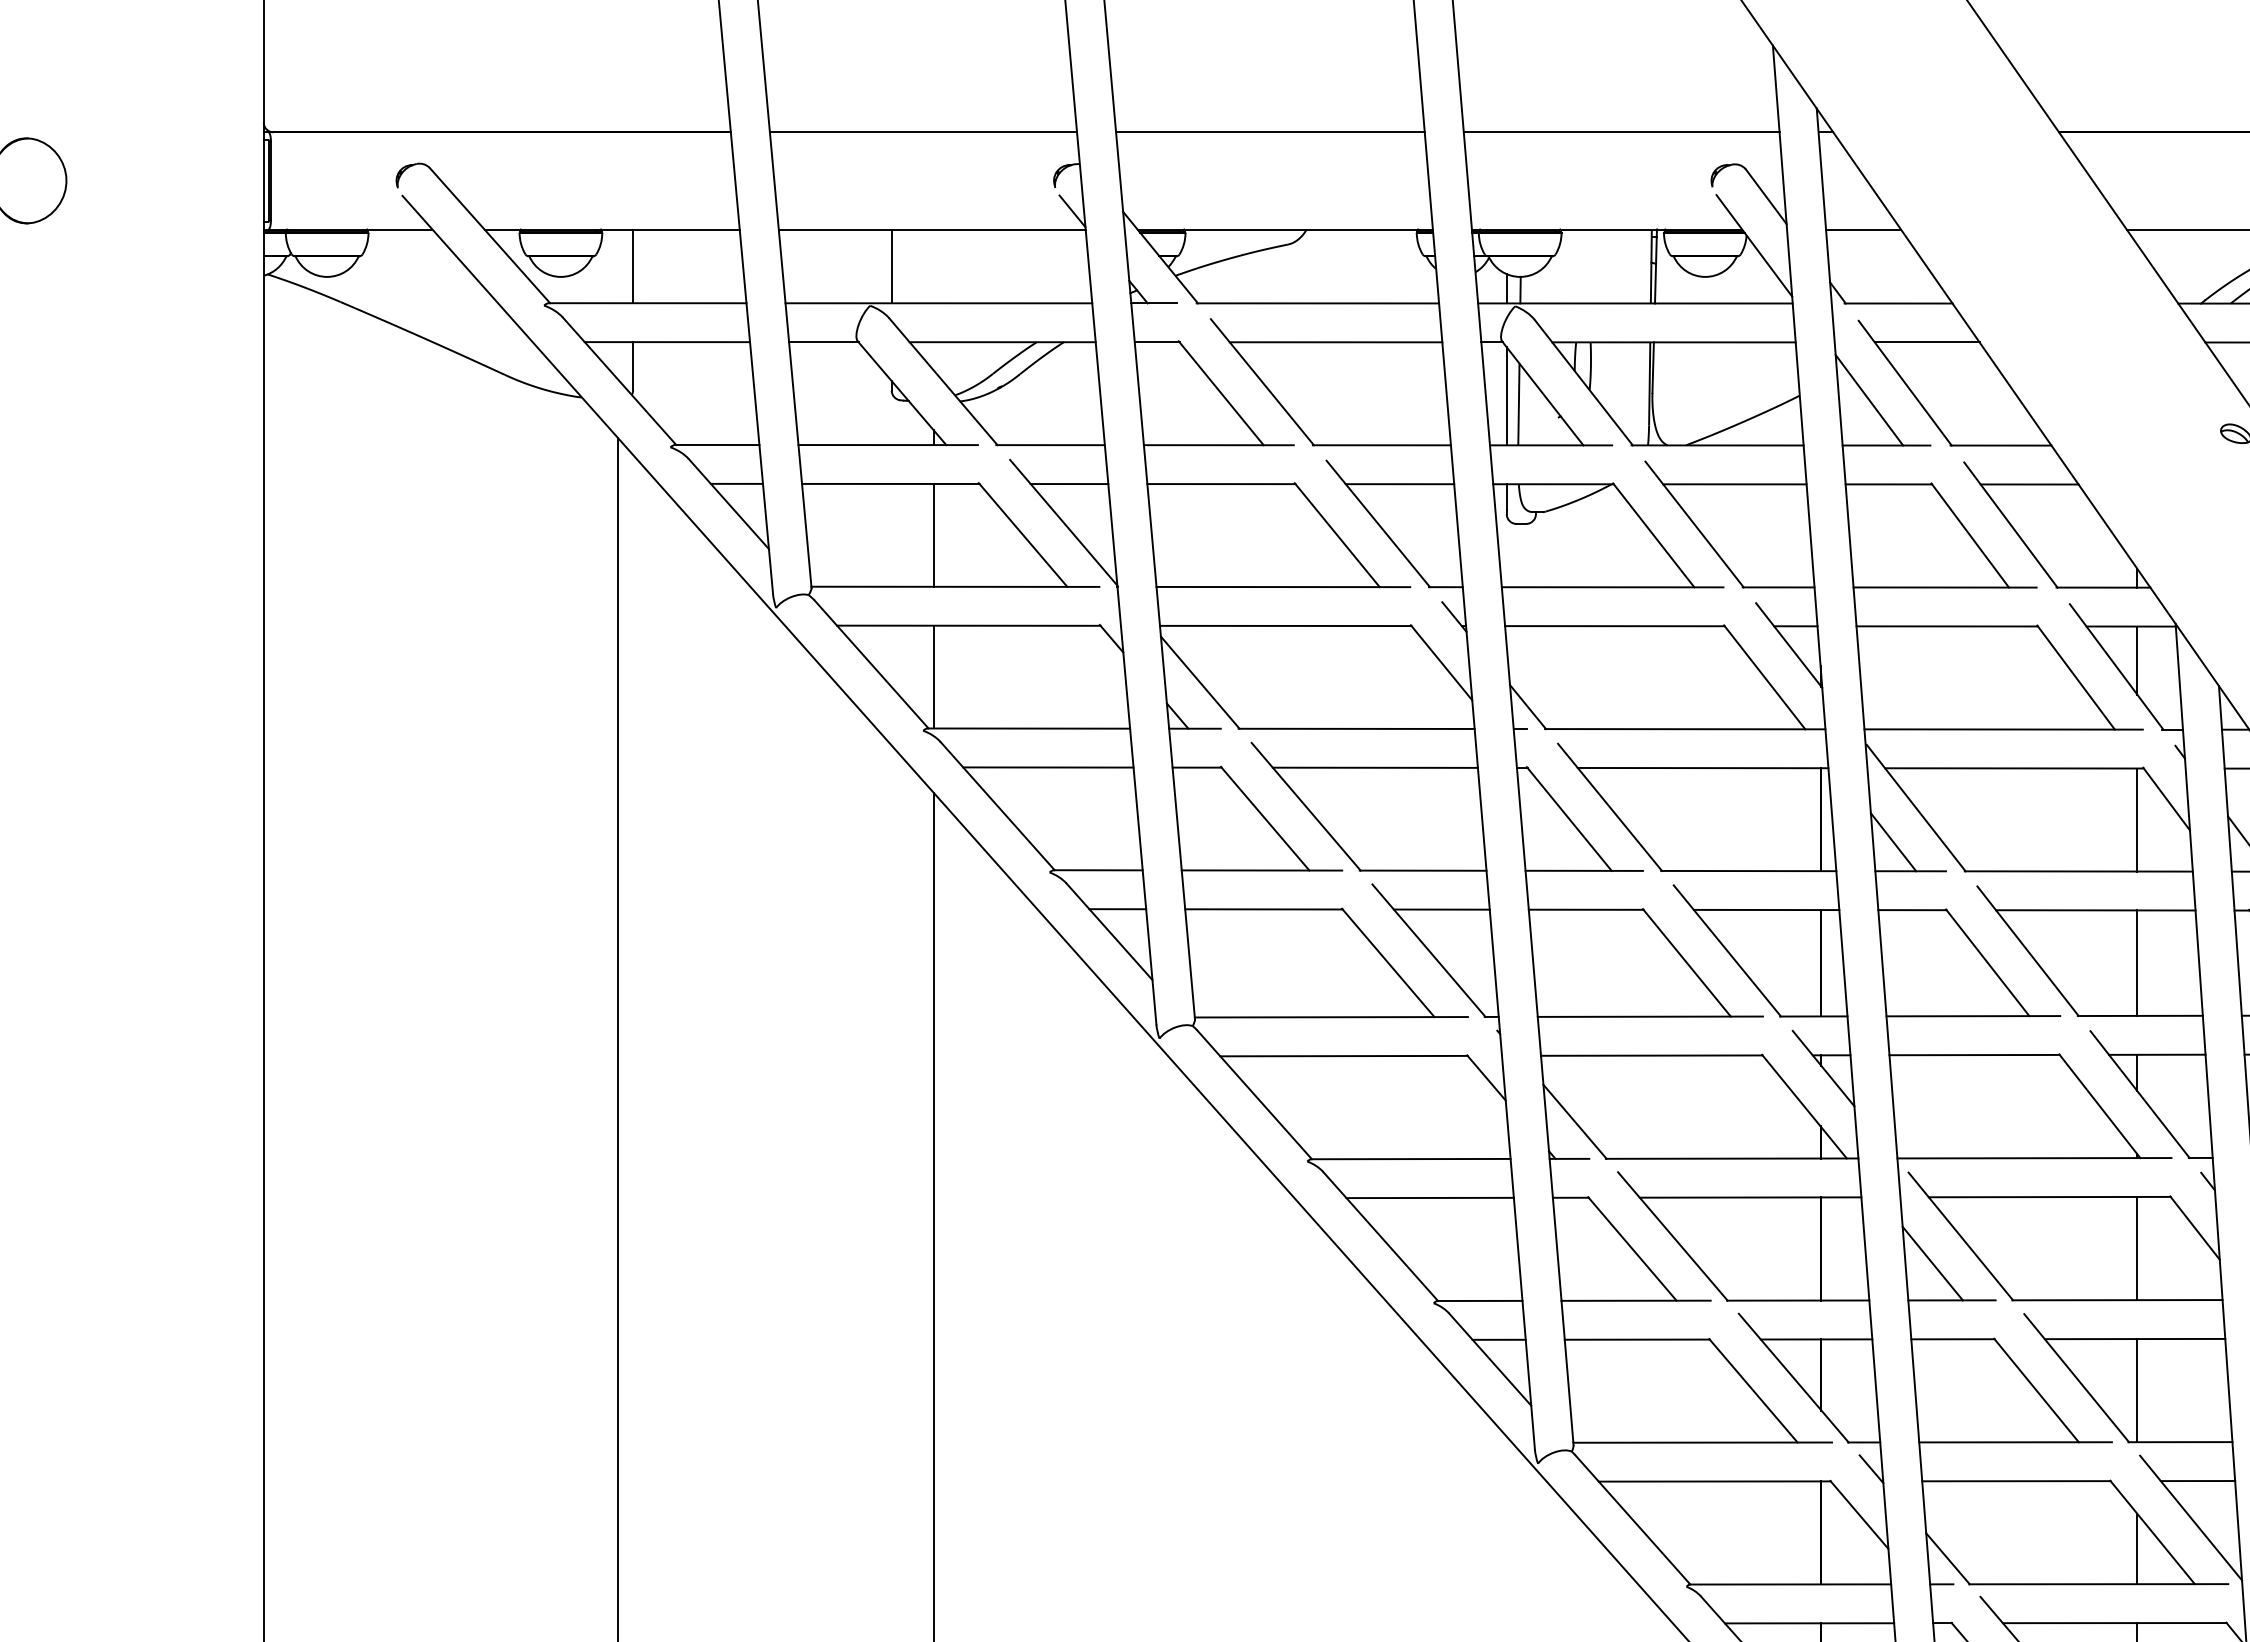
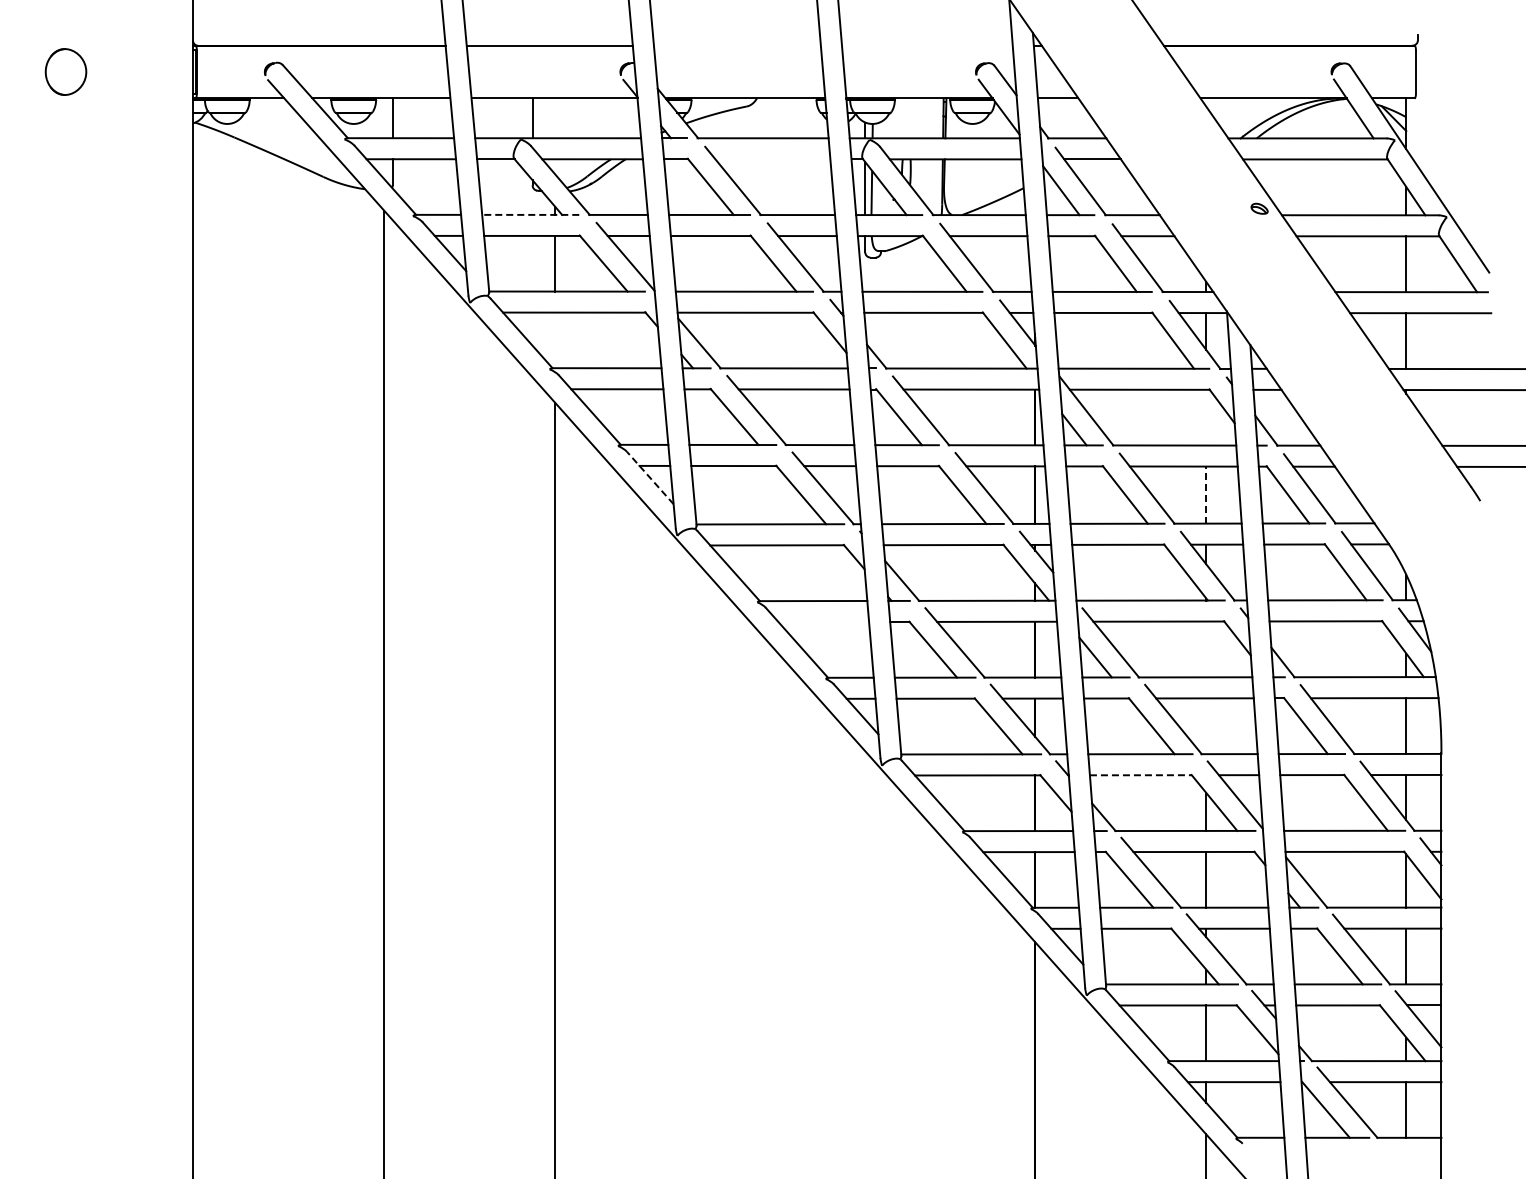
line: (1268, 131) -> (736, 45), removed
line: (1621, 131) -> (927, 45), removed
line: (1335, 342) -> (772, 159), removed
line: (887, 444) -> (530, 214), solid -> dashed
line: (934, 677) -> (555, 340), removed
line: (2137, 819) -> (1206, 417), removed
line: (1109, 932) -> (650, 478), solid -> dashed
line: (2137, 963) -> (1206, 495), solid -> dashed
line: (1429, 1198) -> (823, 622), removed
line: (2137, 1248) -> (1206, 649), removed
line: (2137, 1391) -> (1206, 726), removed
line: (2015, 1481) -> (1140, 775), solid -> dashed

